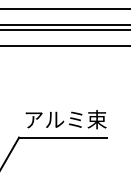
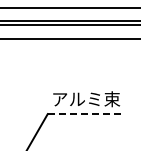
line: (63, 138) -> (84, 114), solid -> dashed

